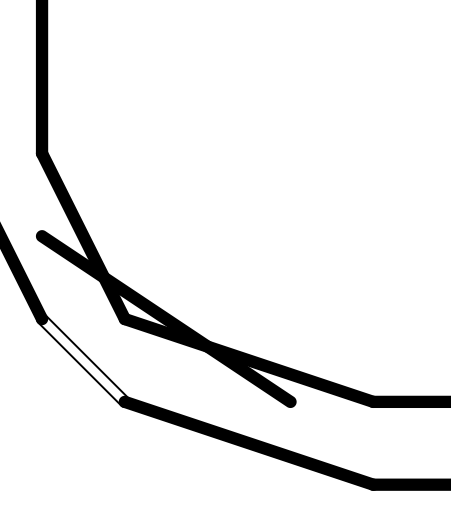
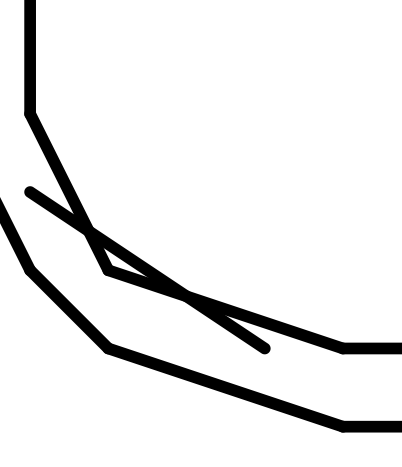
fill: (83, 360) -> (69, 309), added

